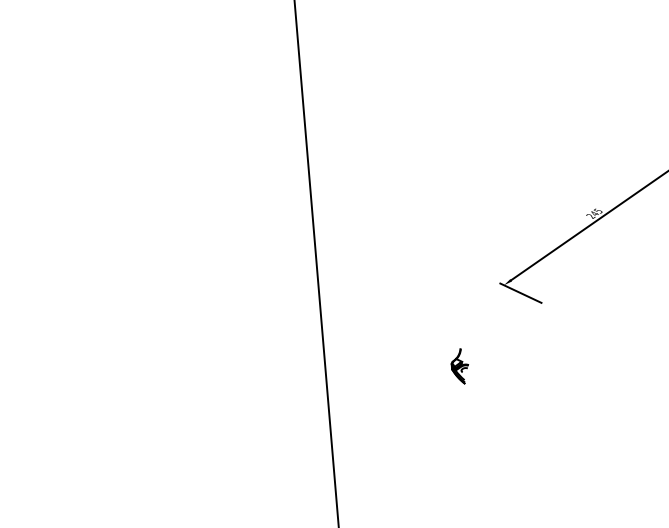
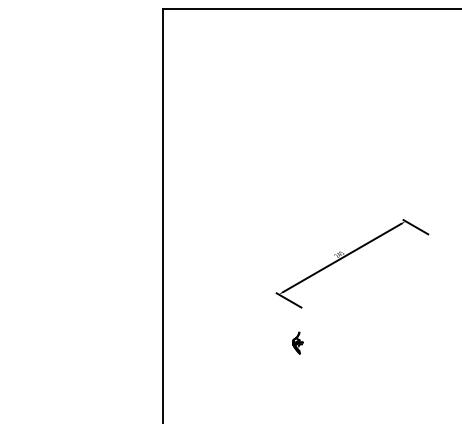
part: (458, 365) -> (297, 342), moved

